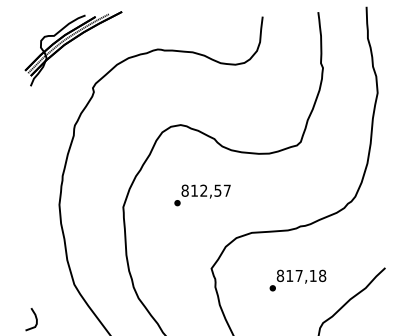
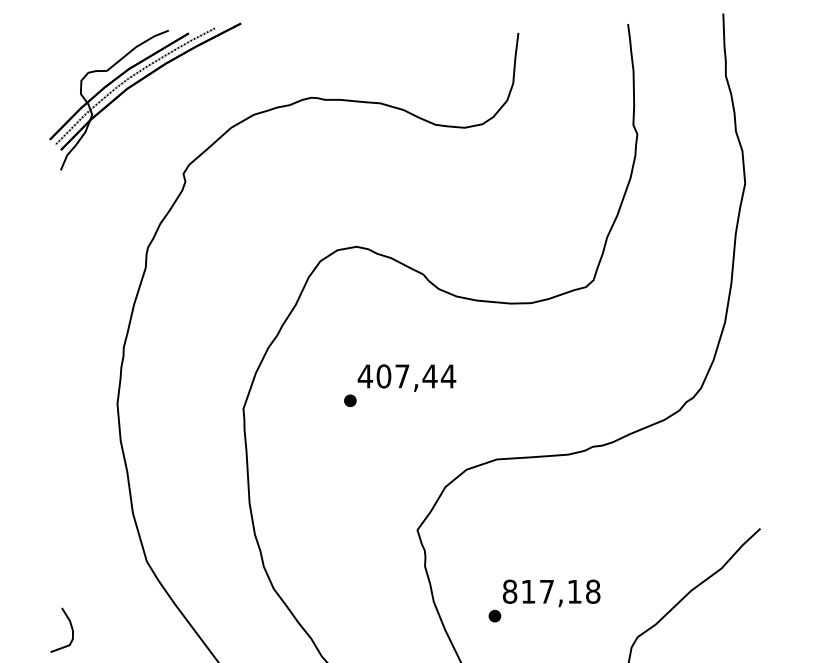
text: (206, 190) -> (407, 375), 812,57 -> 407,44
text: (297, 280) -> (543, 600), moved

